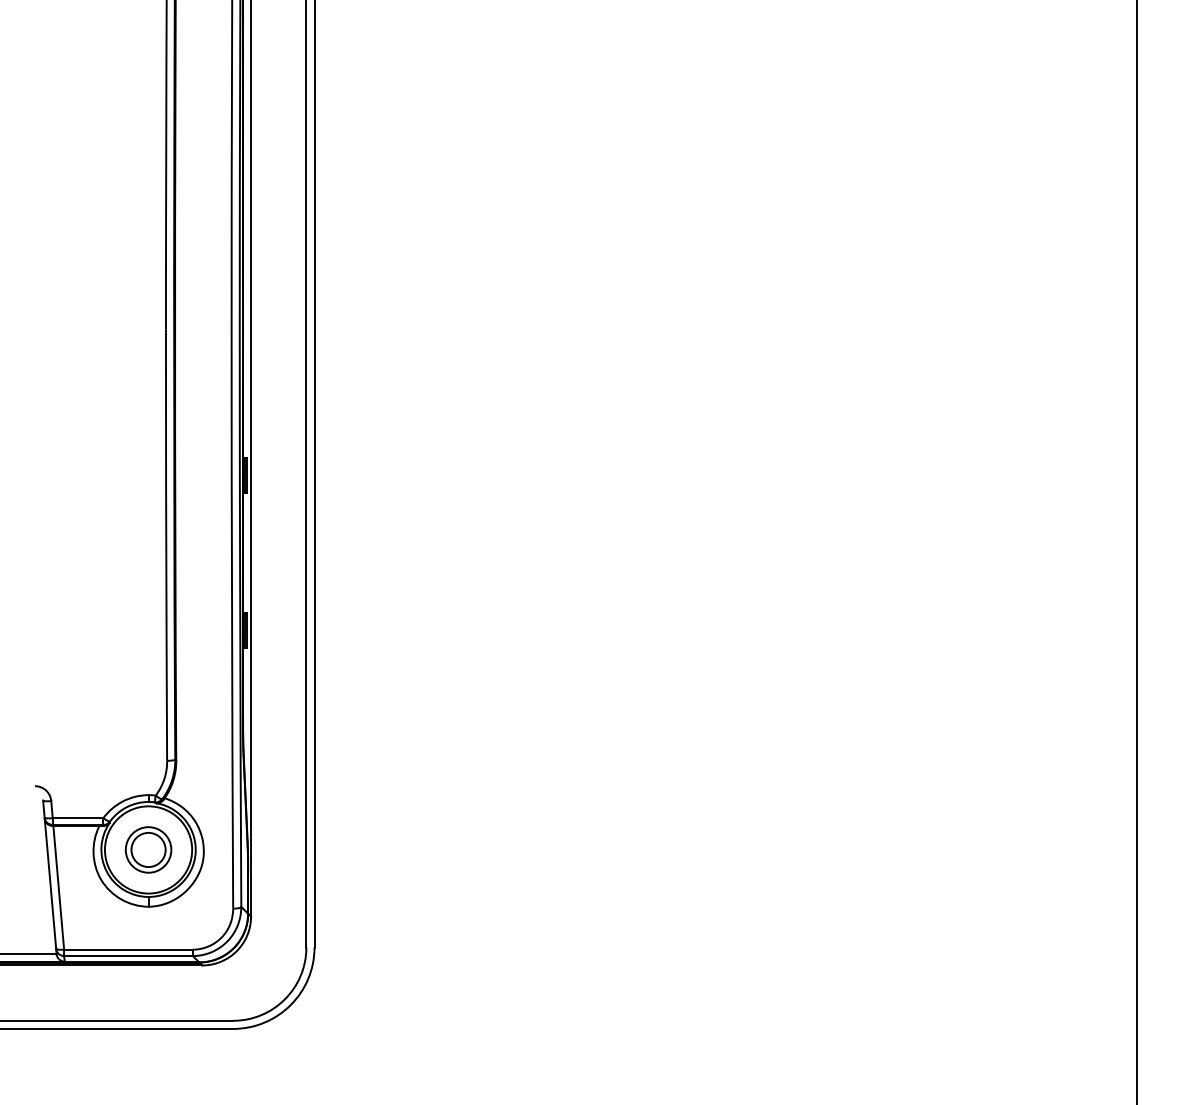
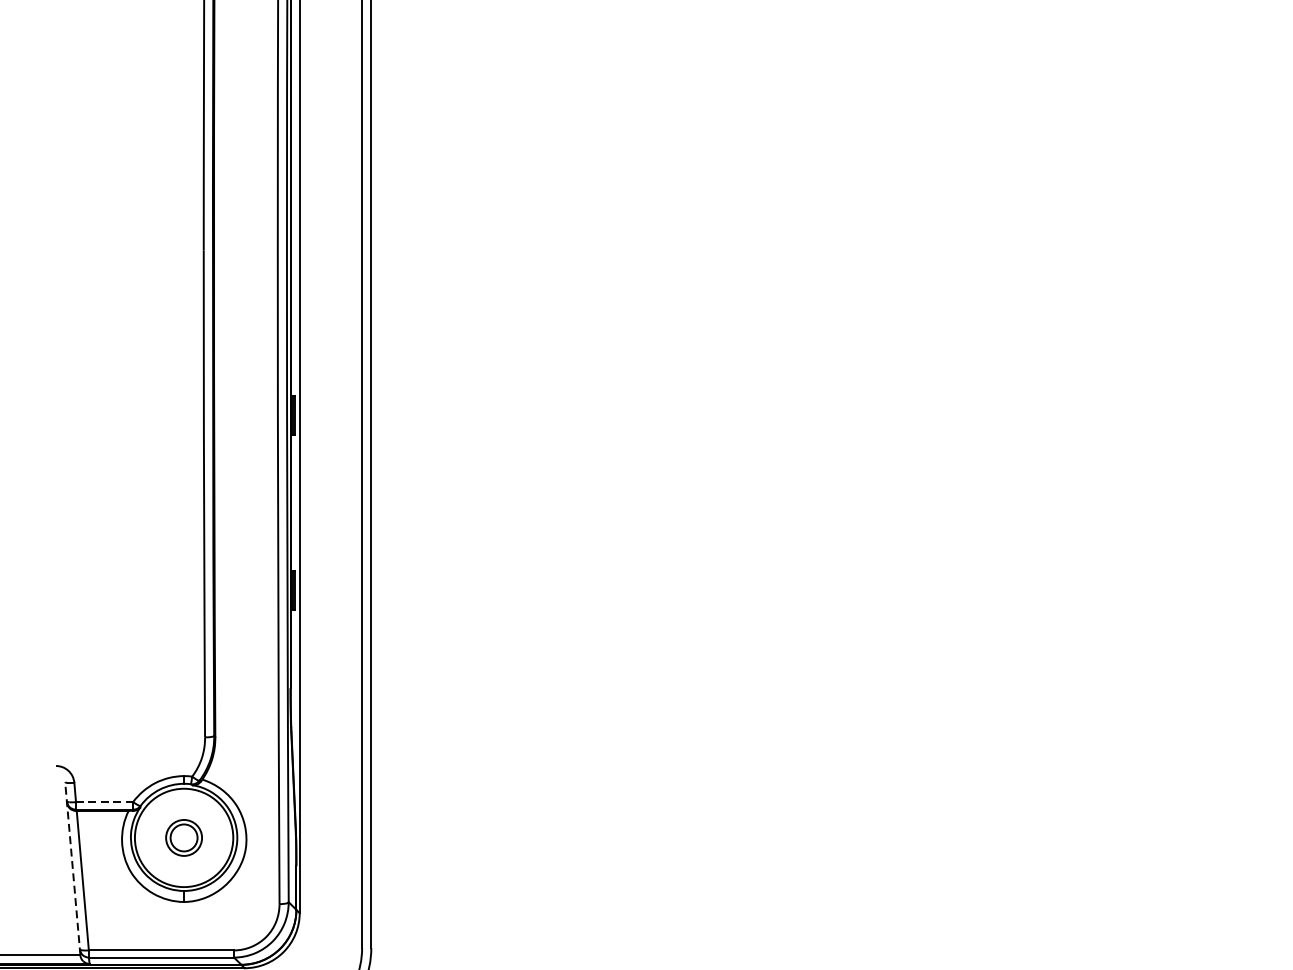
line: (78, 818) -> (105, 802), solid -> dashed
part: (148, 849) -> (184, 837), size x0.7
line: (49, 876) -> (72, 867), solid -> dashed

